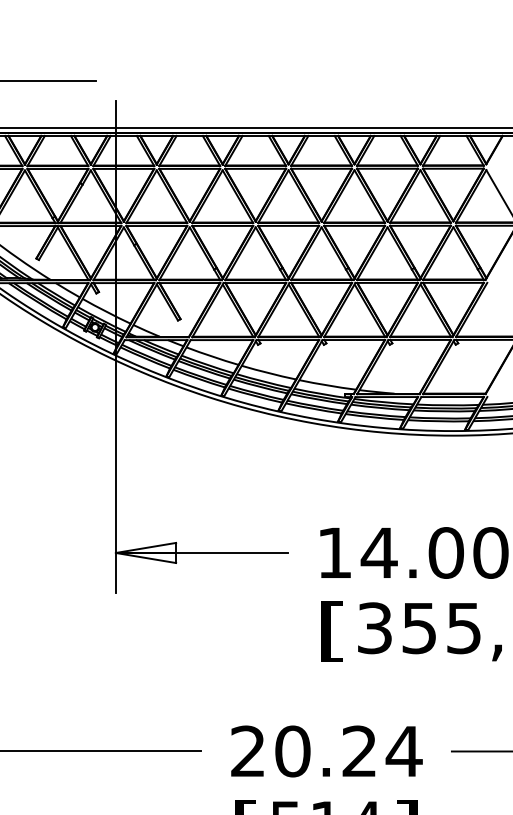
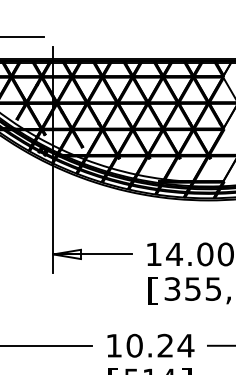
text: (246, 750) -> (113, 345), 20.24 -> 10.24

